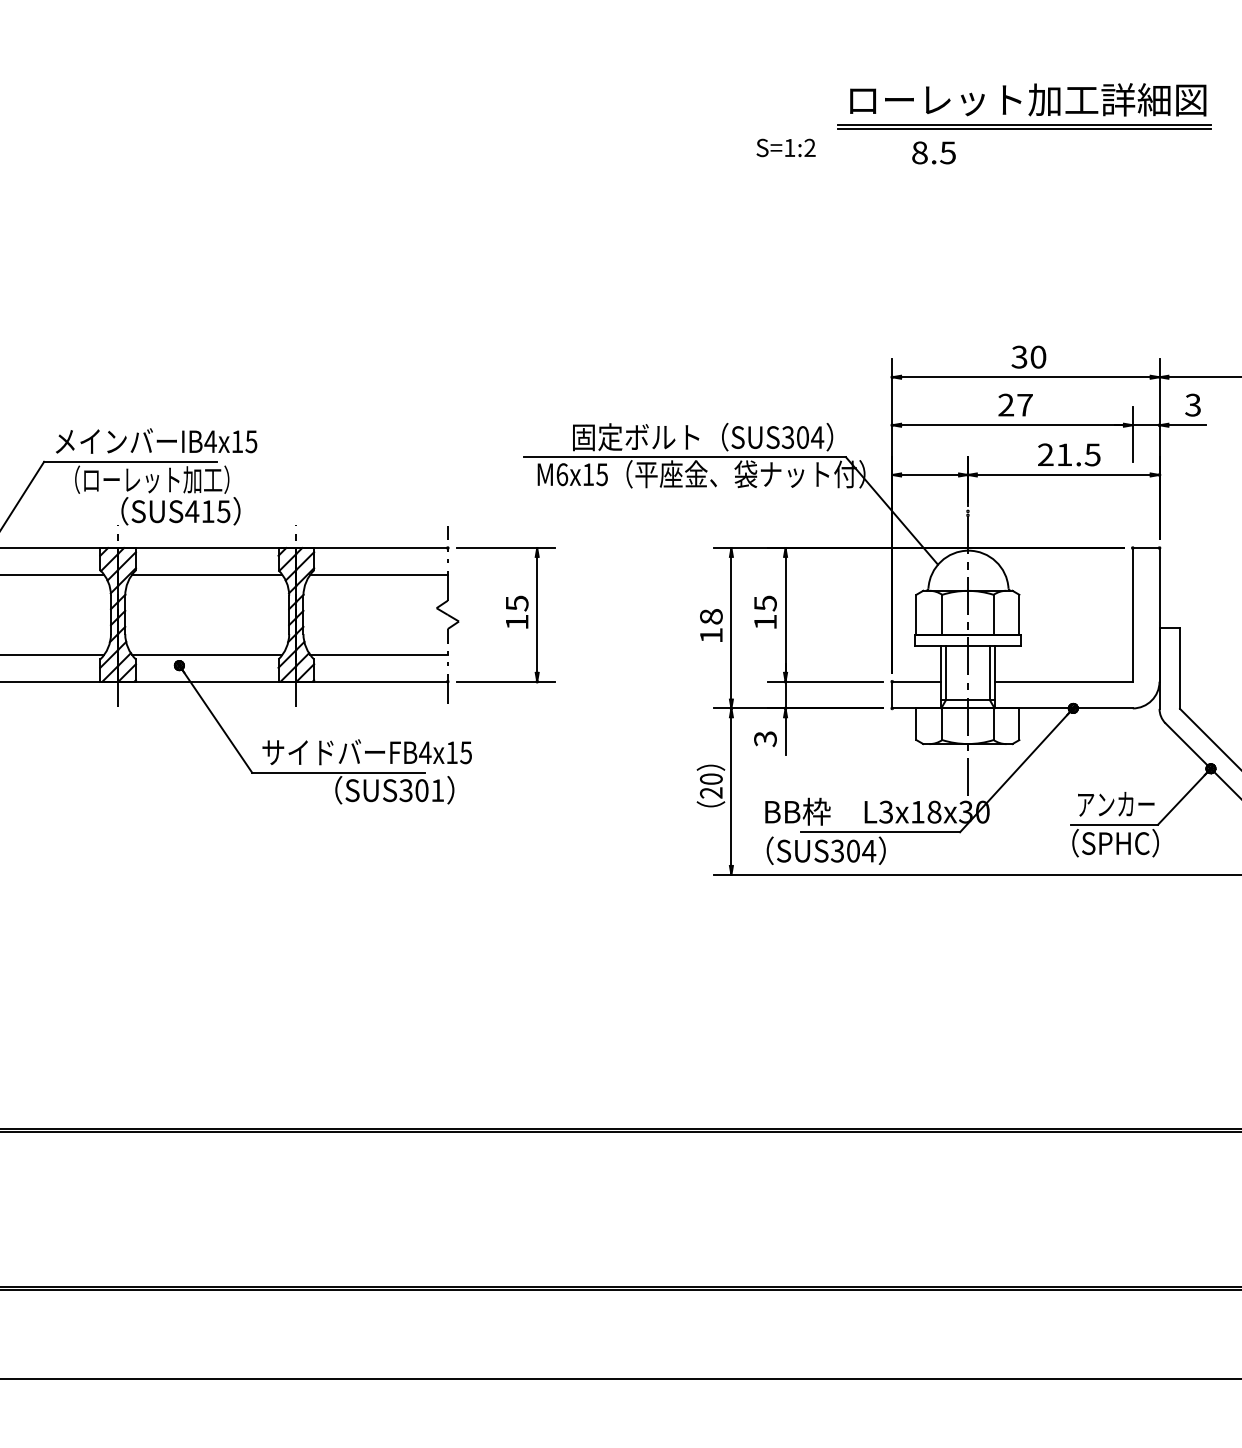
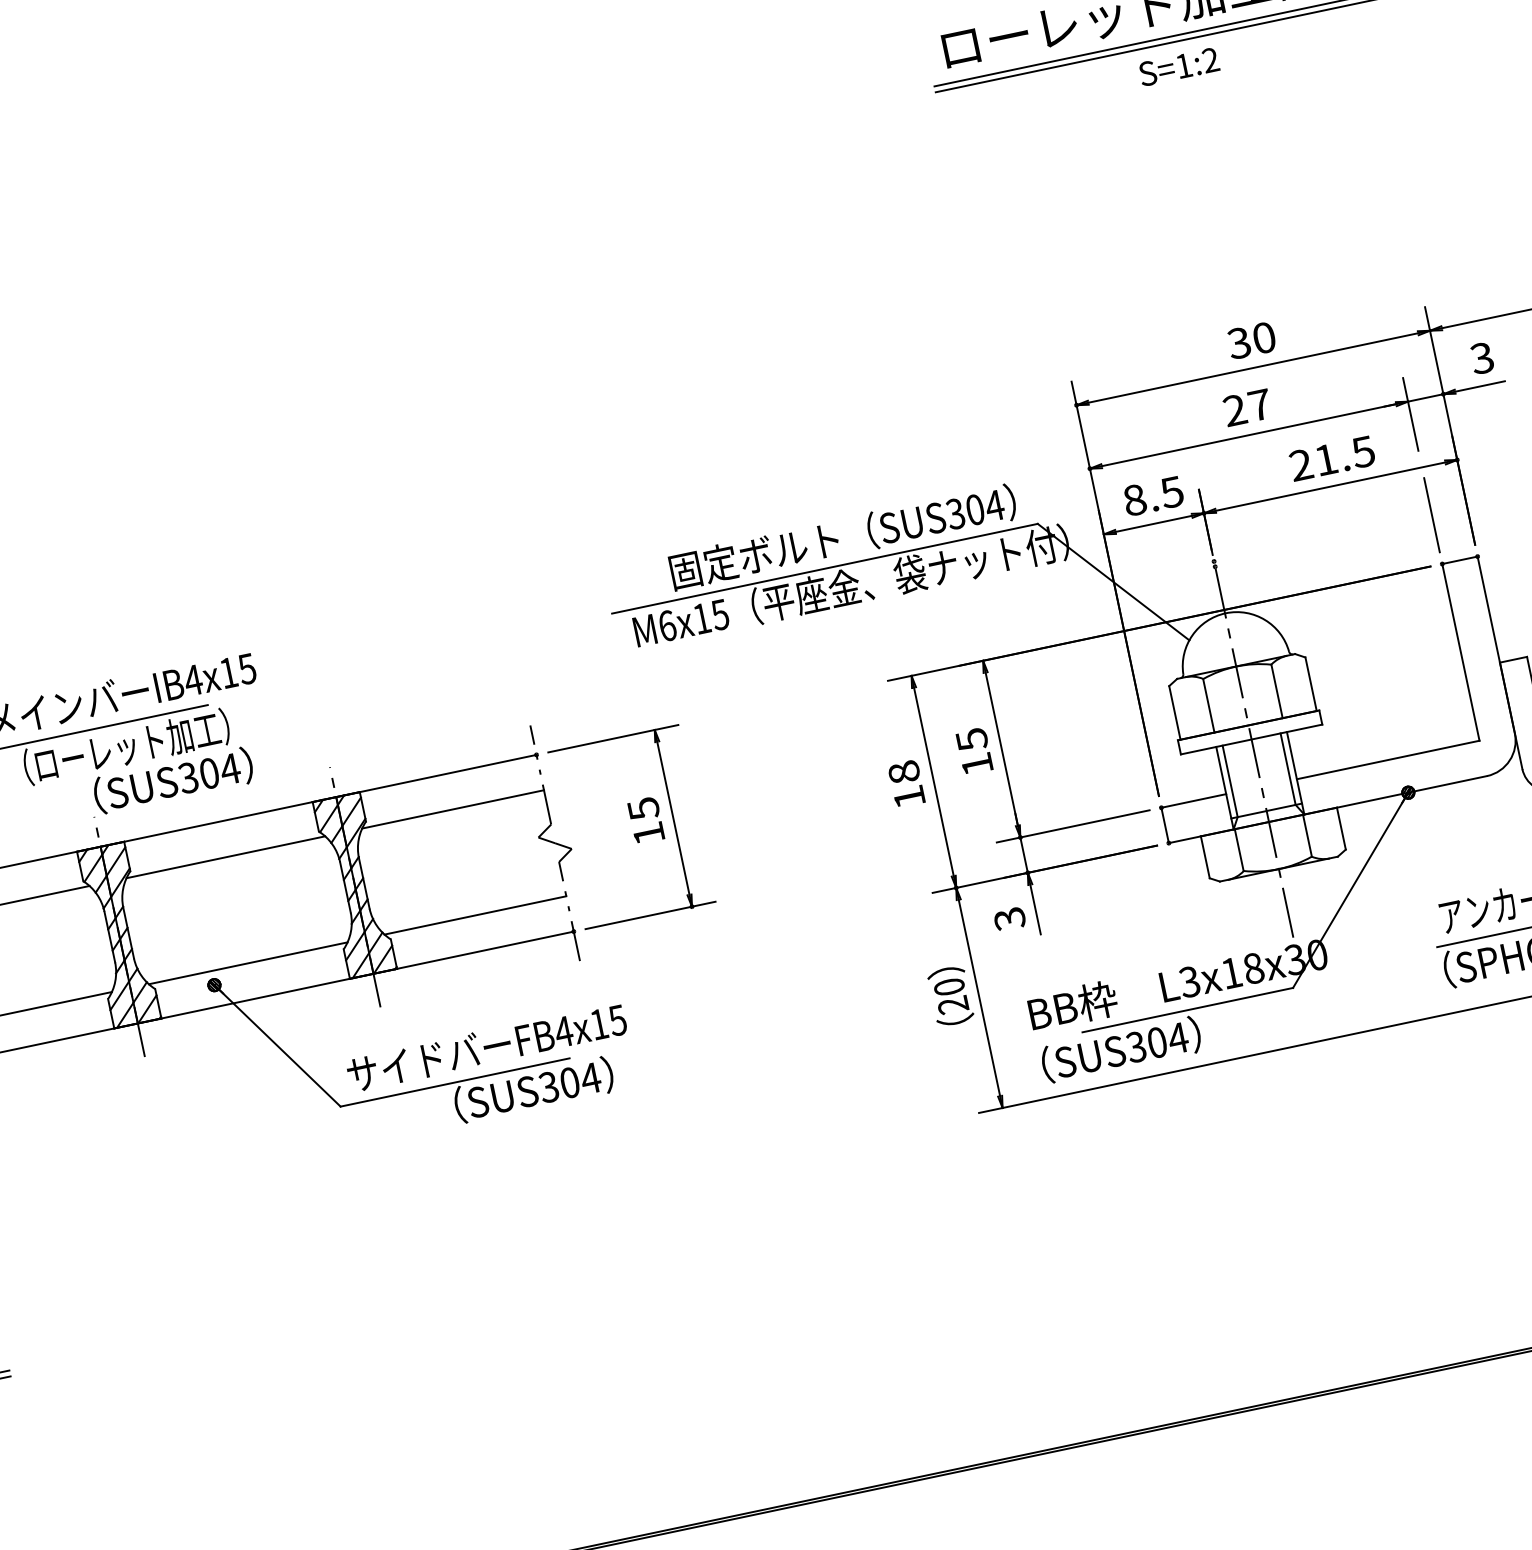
text: (785, 147) -> (1178, 66), moved
text: (933, 152) -> (1152, 495), moved
text: (207, 511) -> (208, 773), SUS415 -> SUS304
line: (1132, 511) -> (1431, 515), added
text: (437, 790) -> (590, 1078), SUS301 -> SUS304

